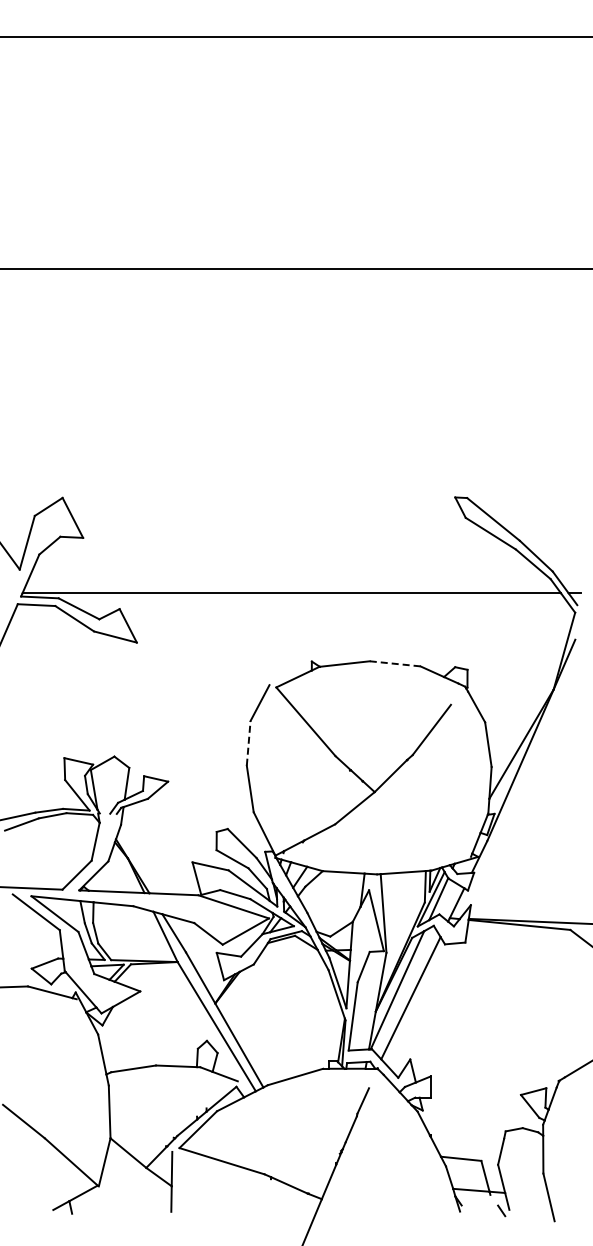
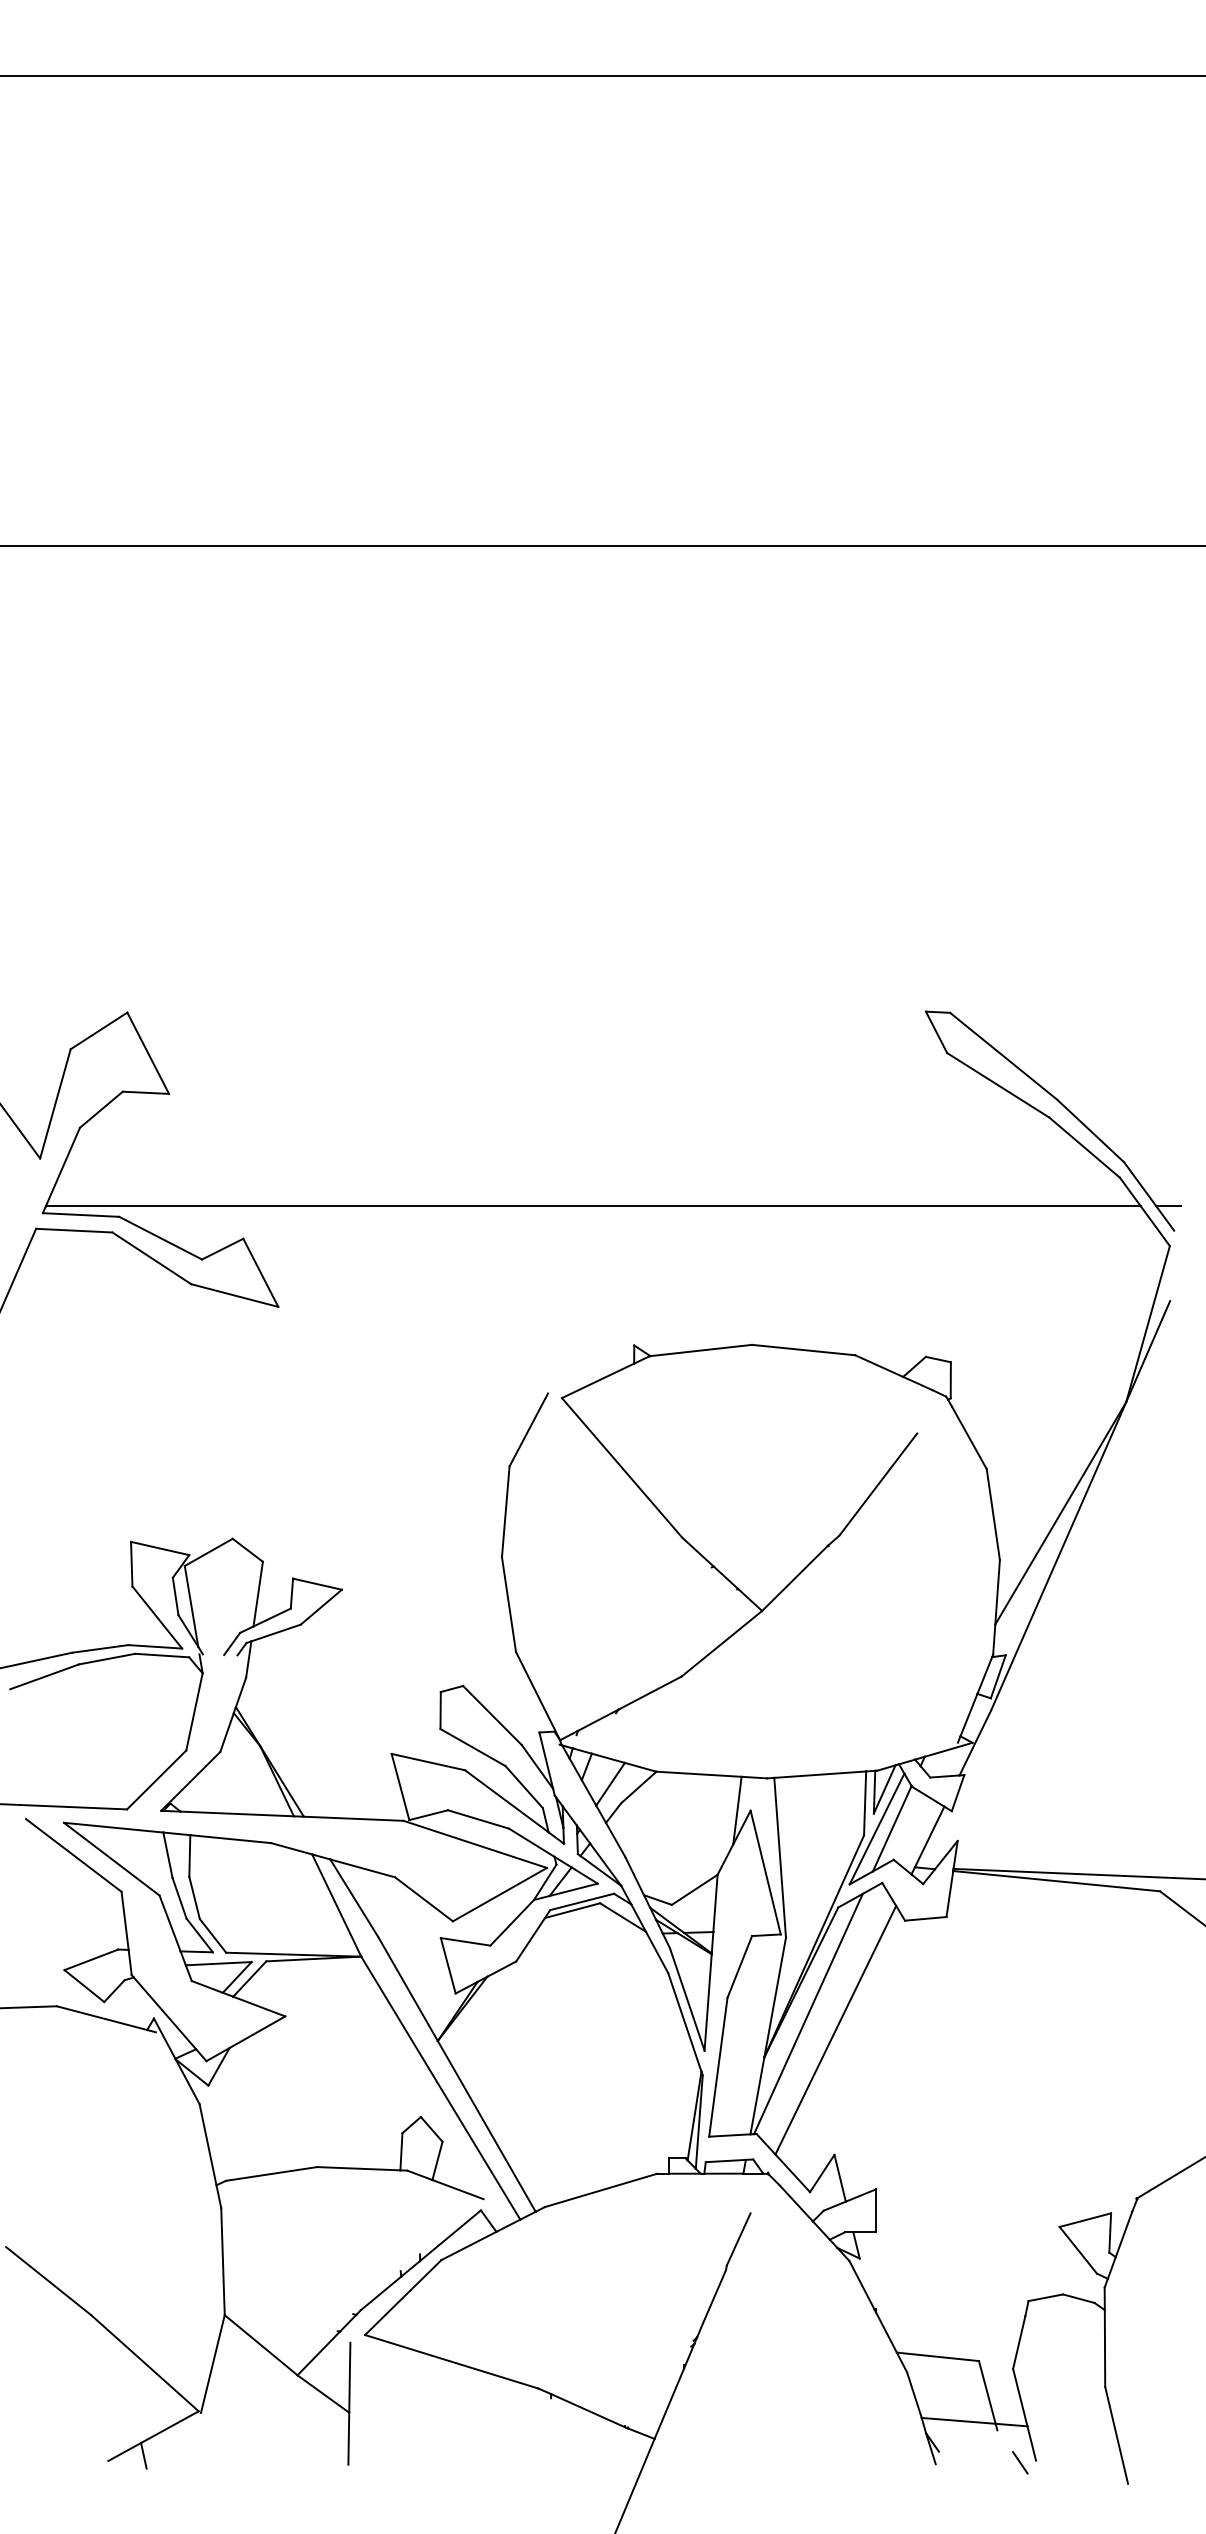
line: (395, 663) -> (804, 1349), dashed -> solid
line: (248, 742) -> (505, 1510), dashed -> solid

